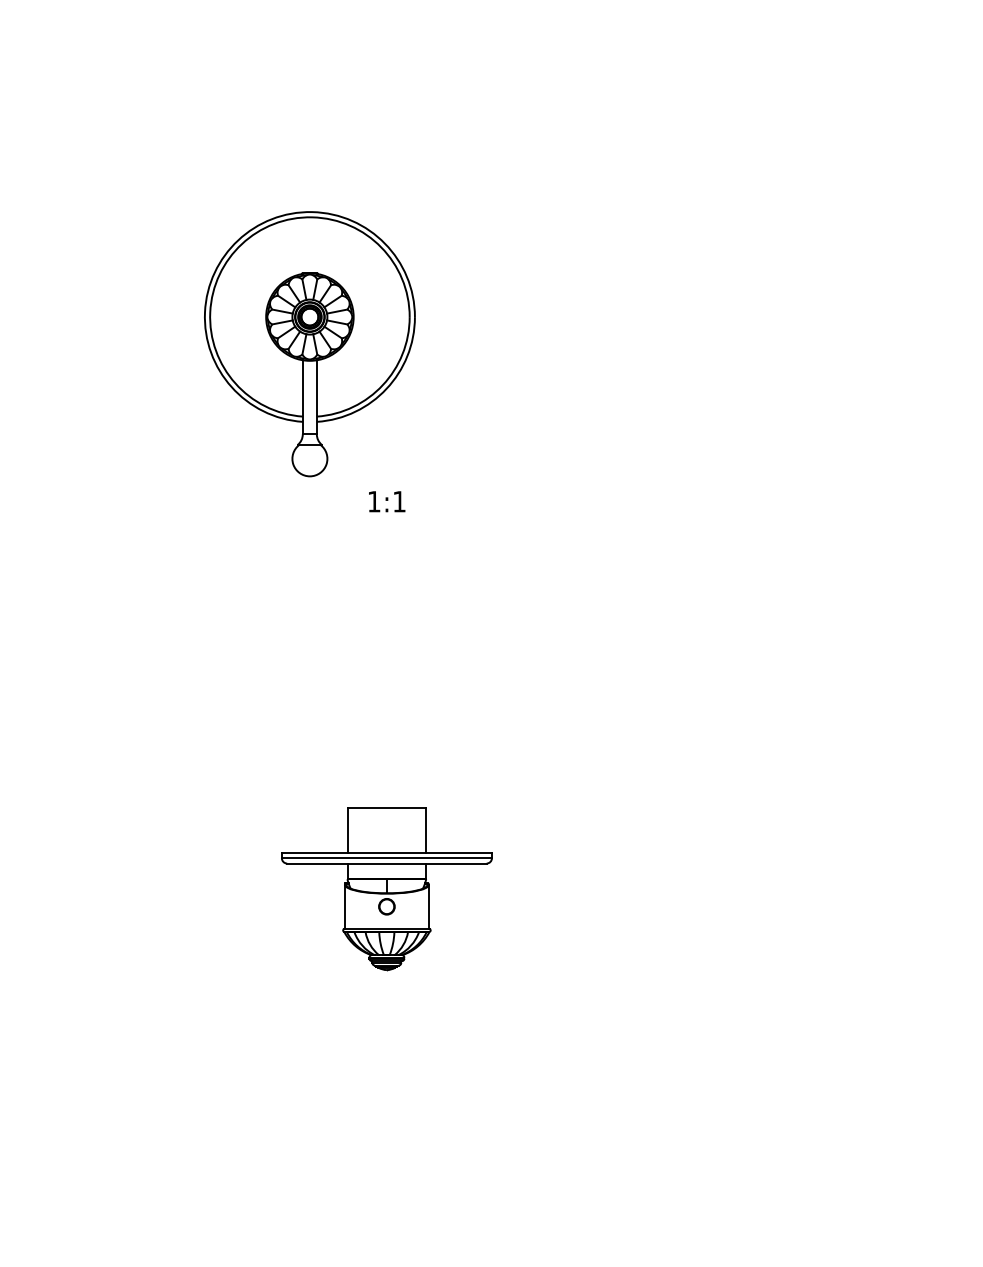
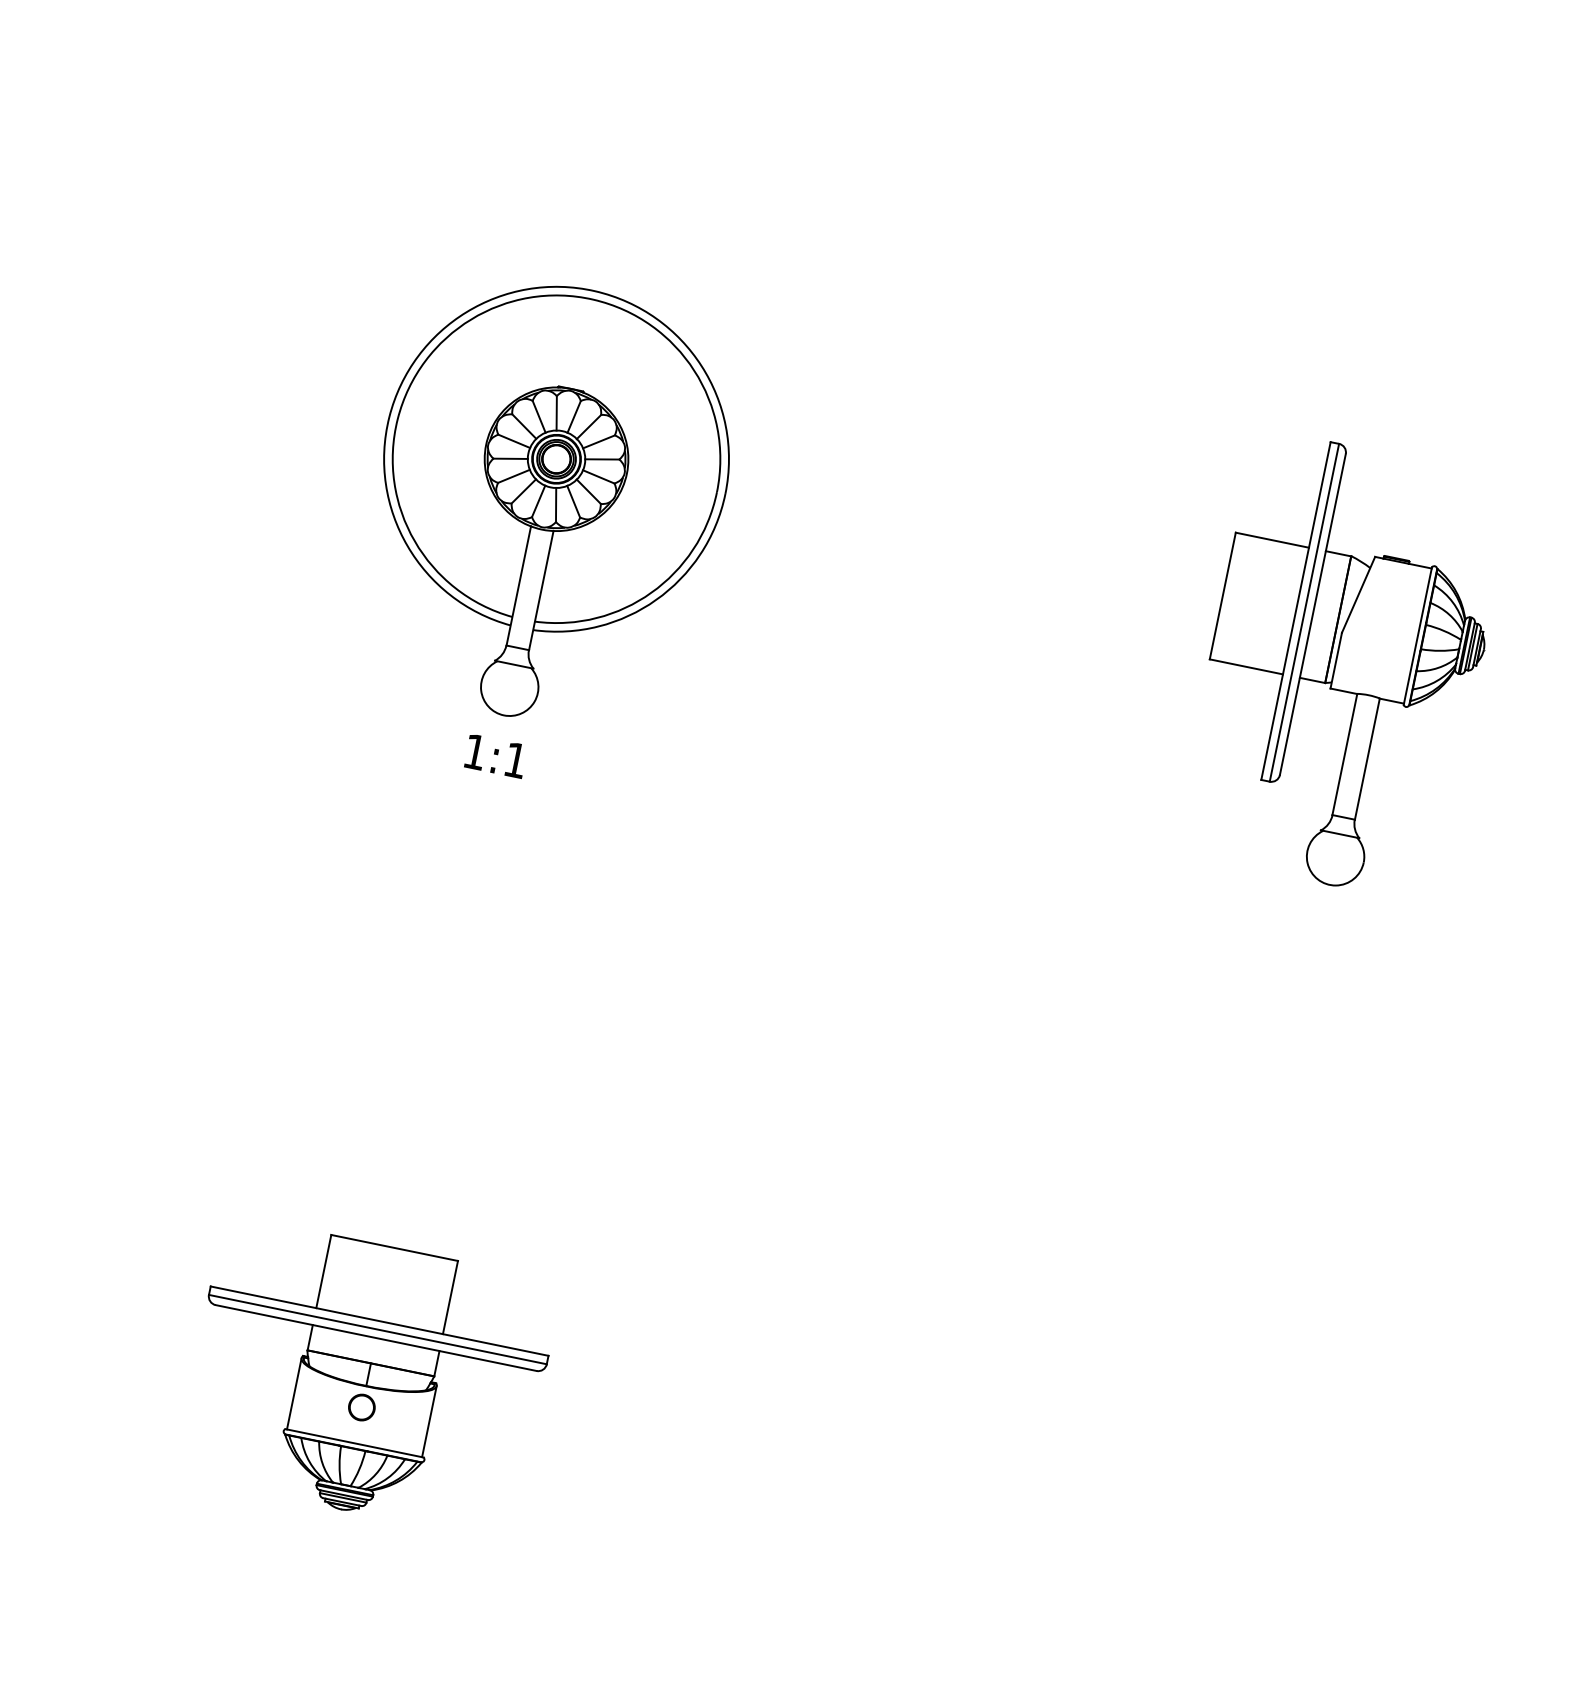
part: (309, 344) -> (546, 503), moved
part: (882, 344) -> (1344, 666), added

